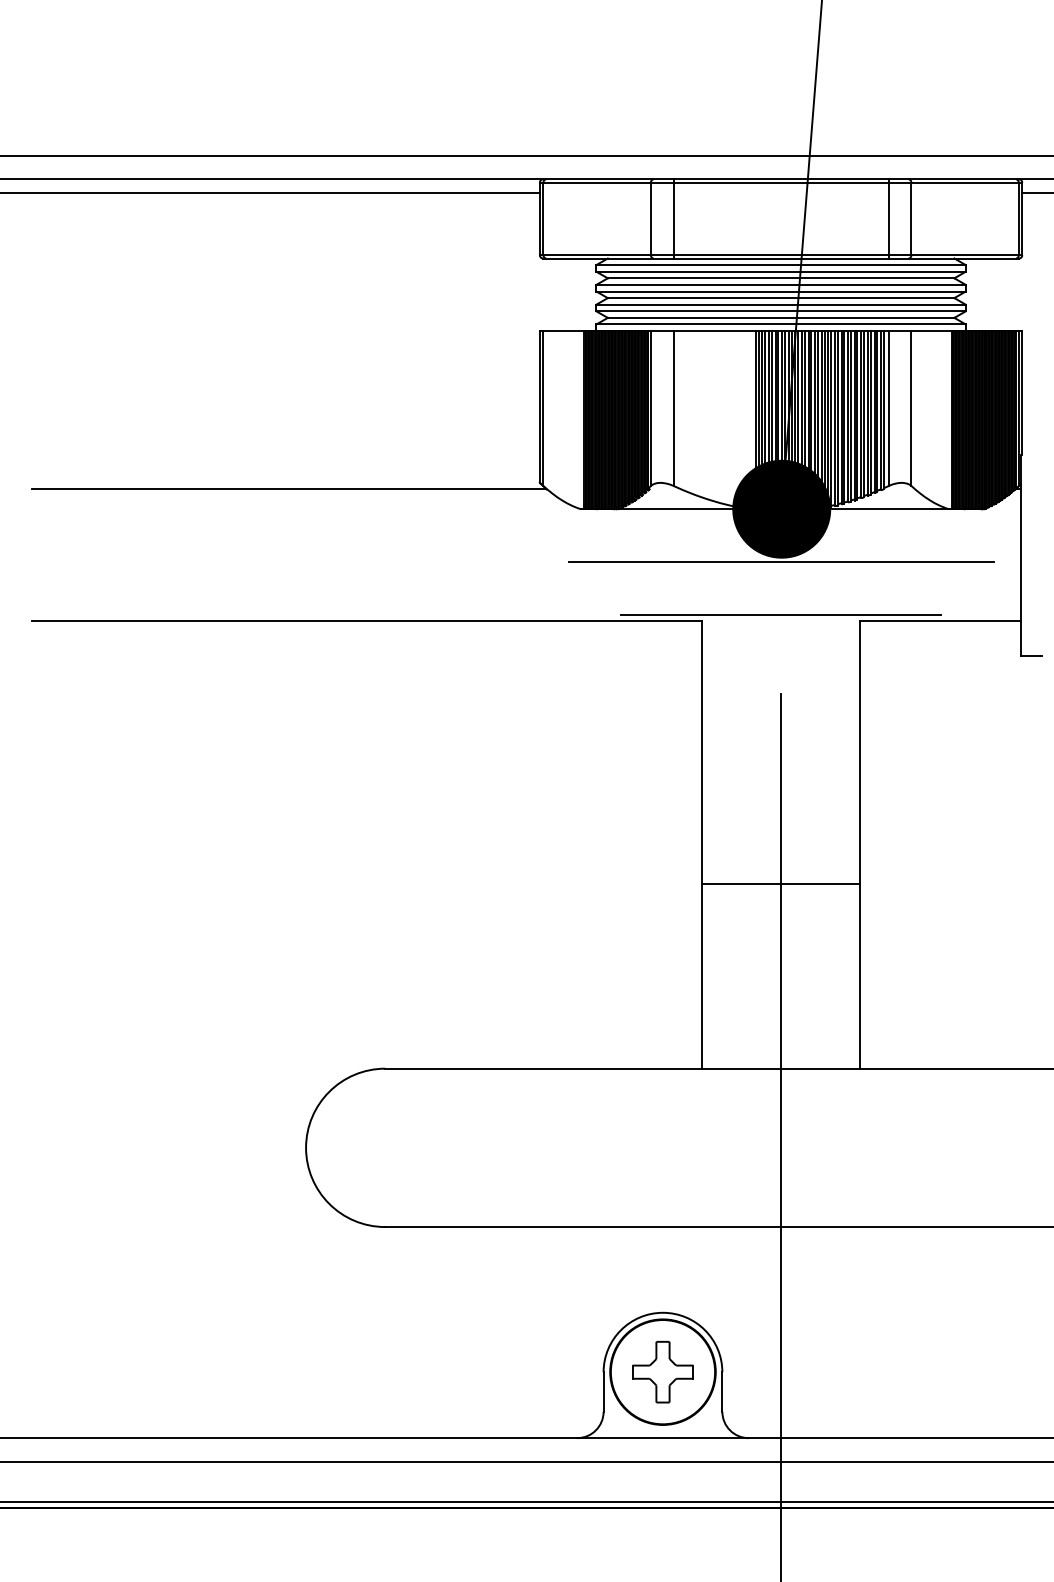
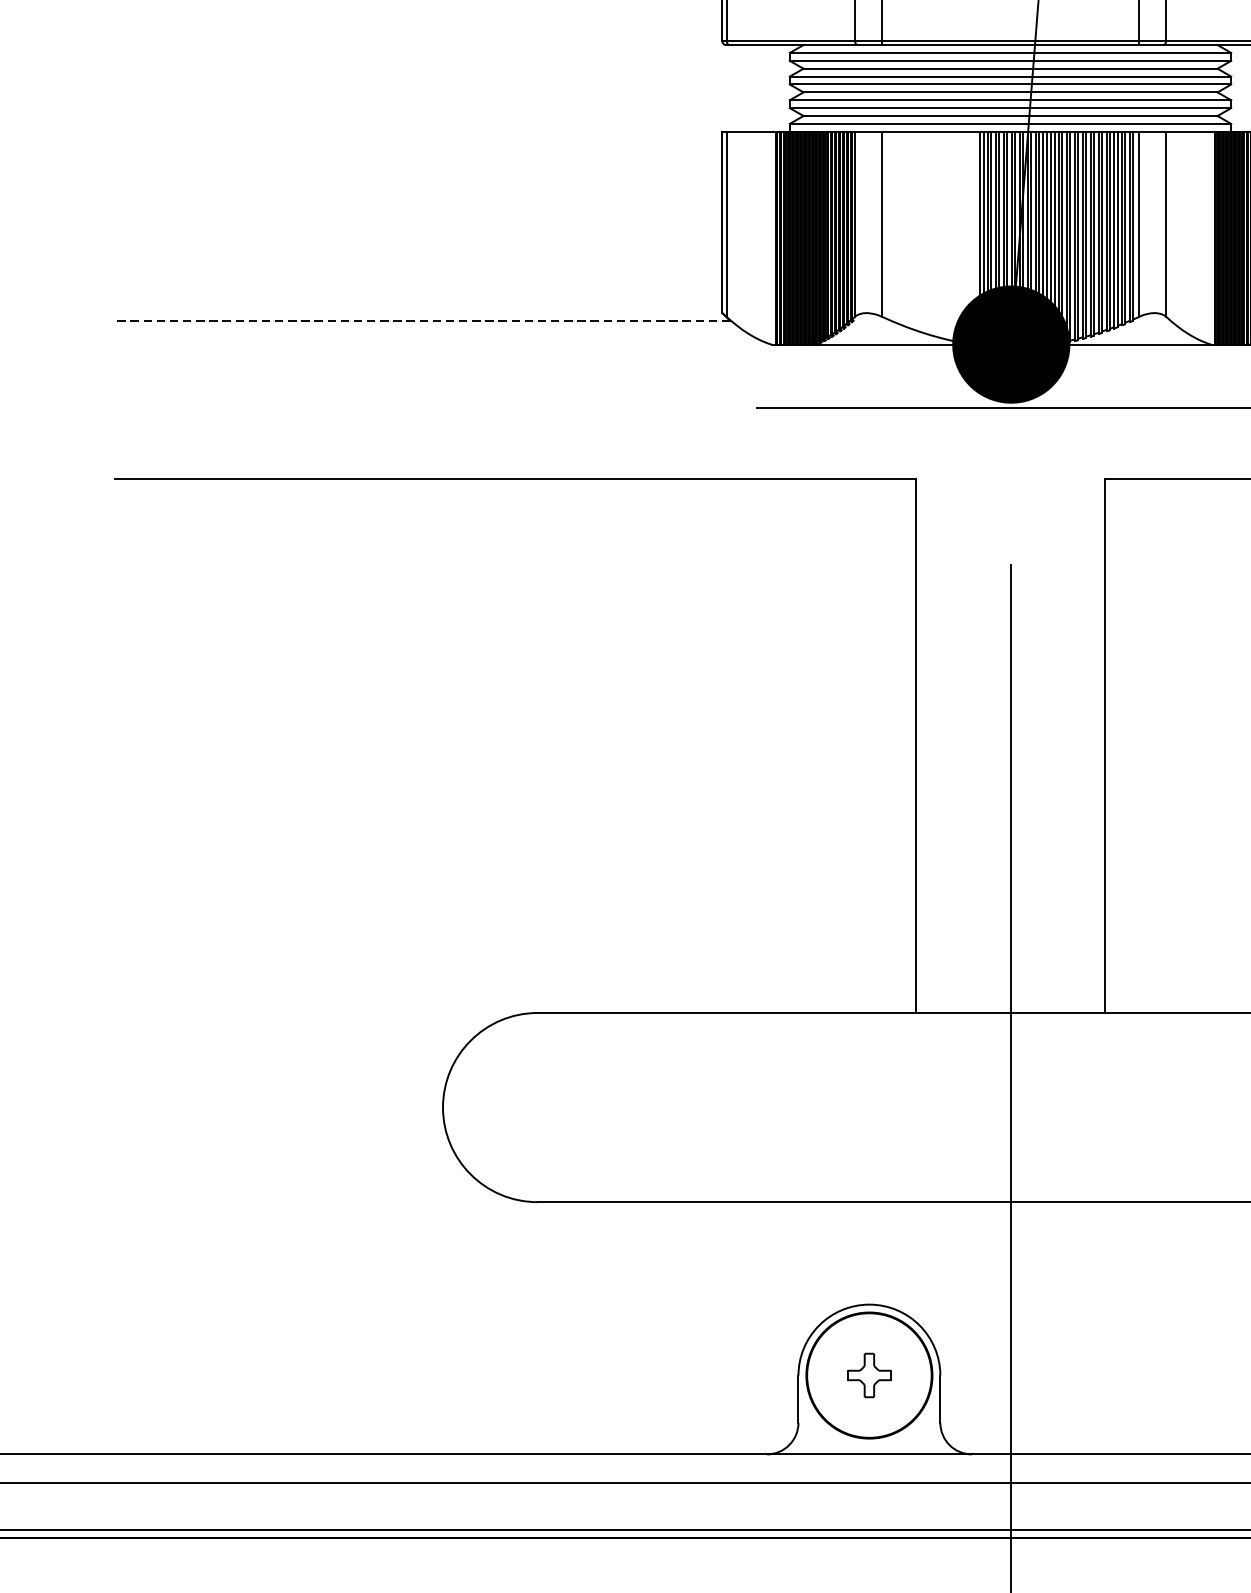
line: (288, 489) -> (422, 321), solid -> dashed
line: (780, 614) -> (1009, 470), removed
line: (780, 883) -> (1009, 791), removed
part: (662, 1371) -> (868, 1374), size x0.6

